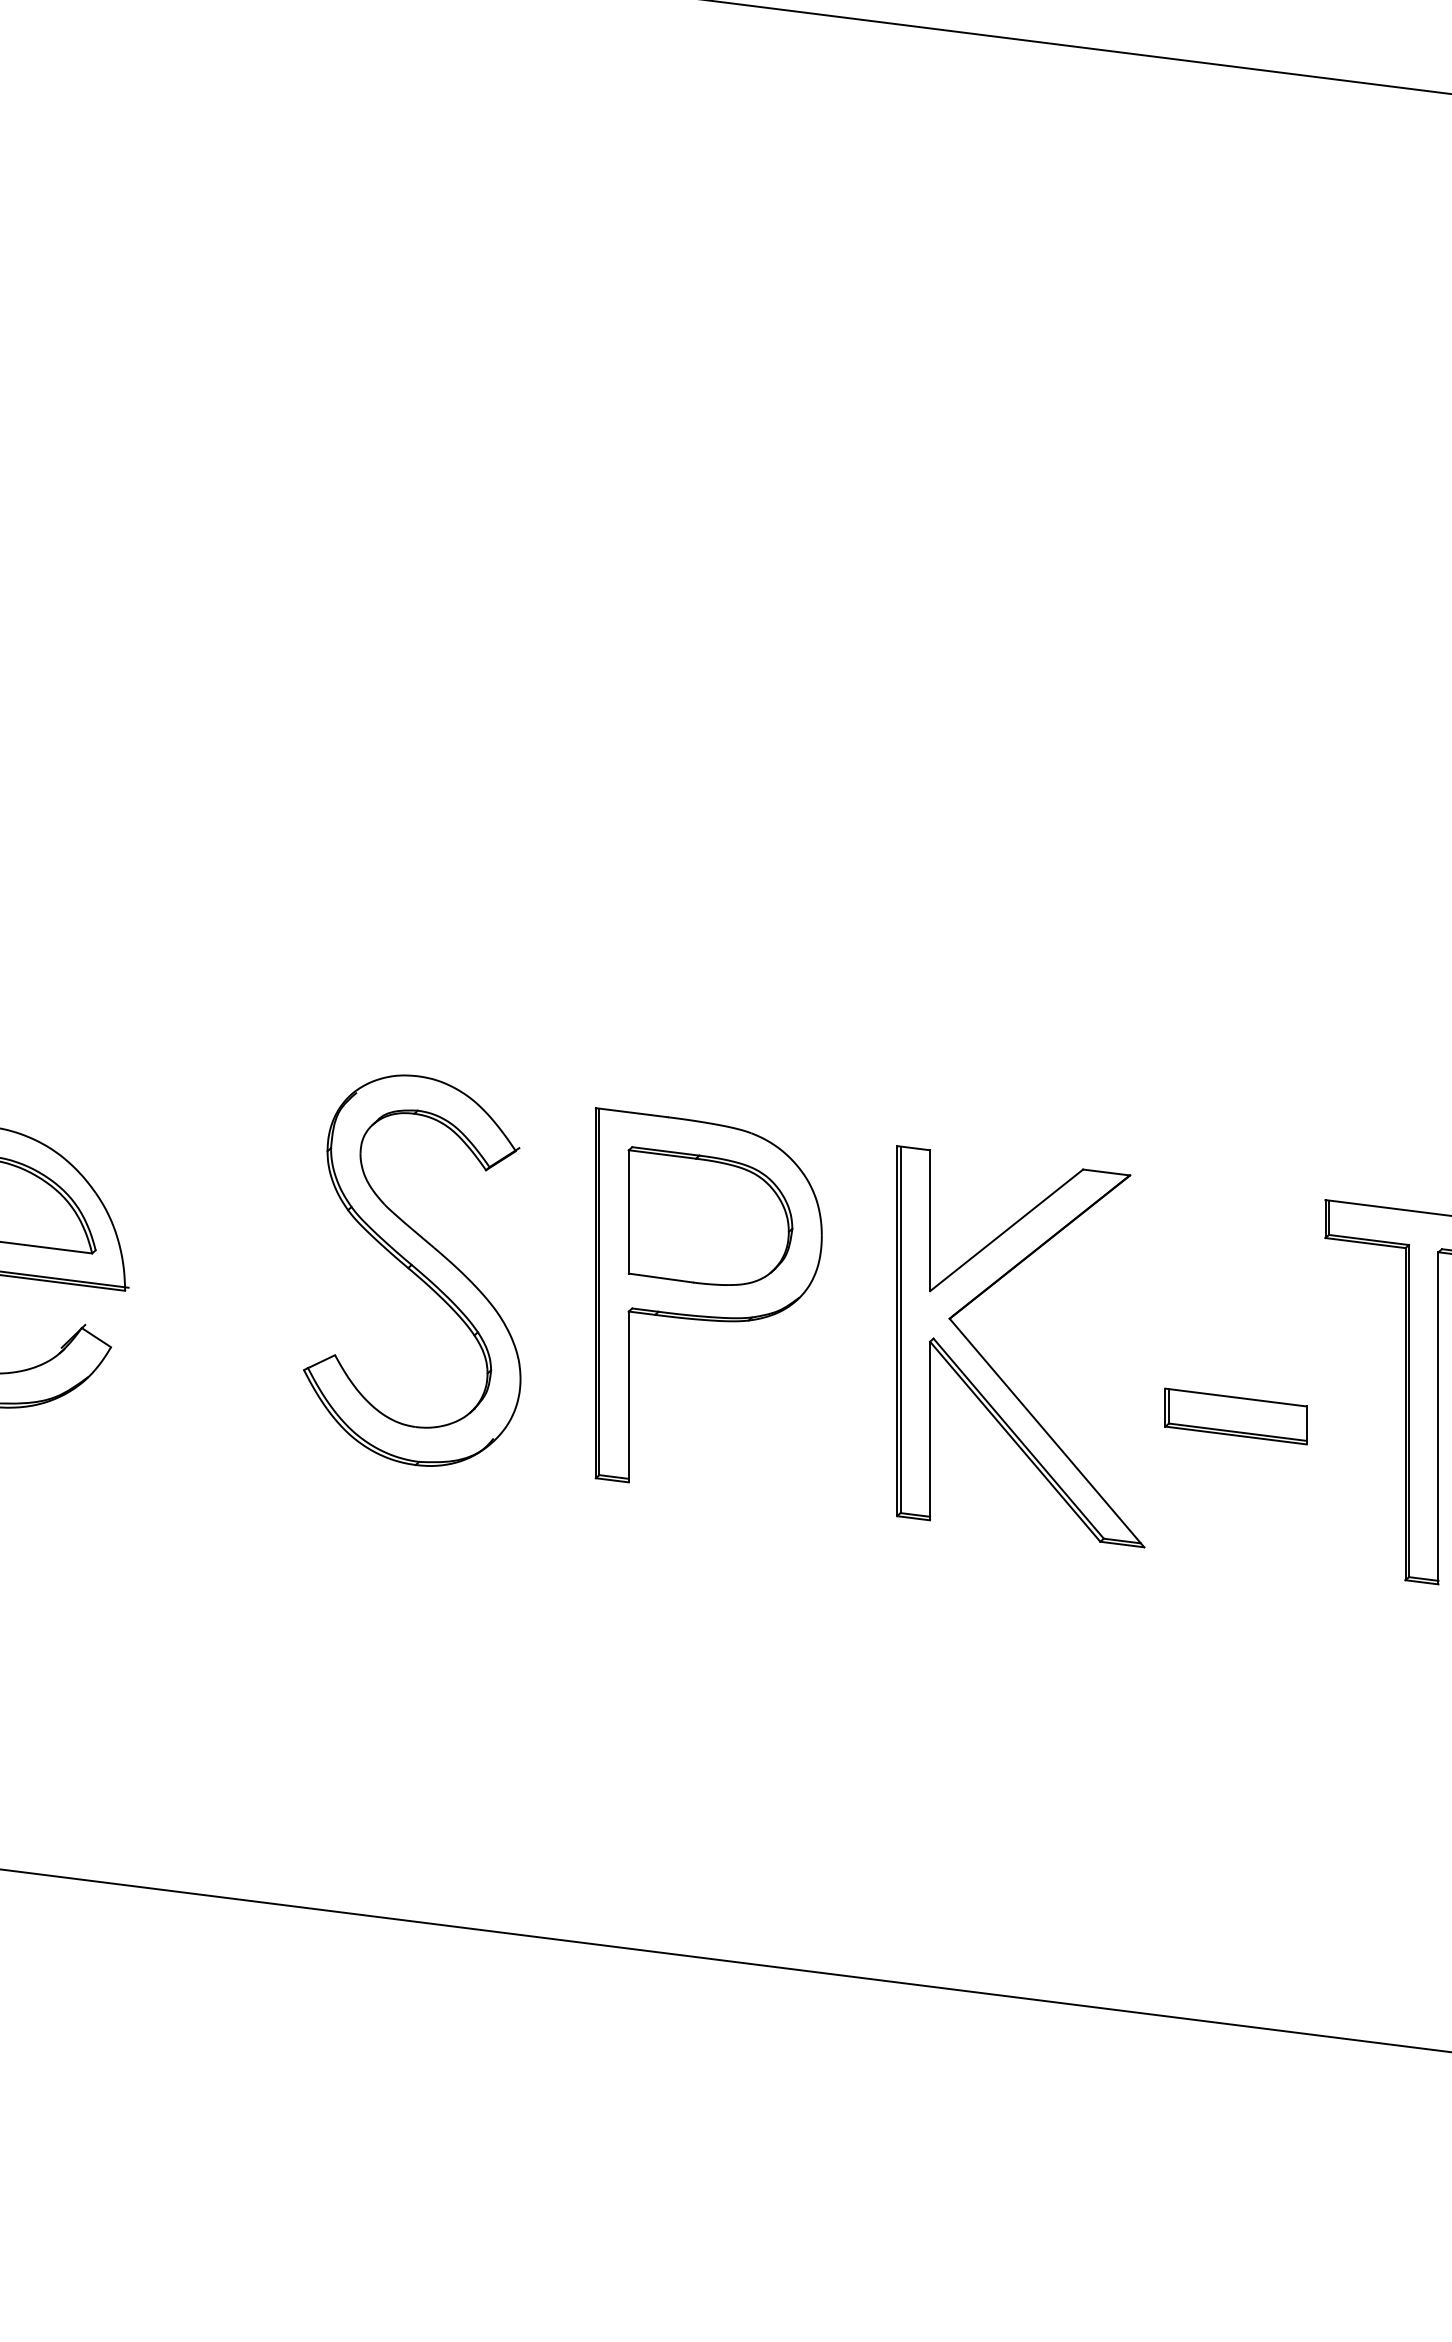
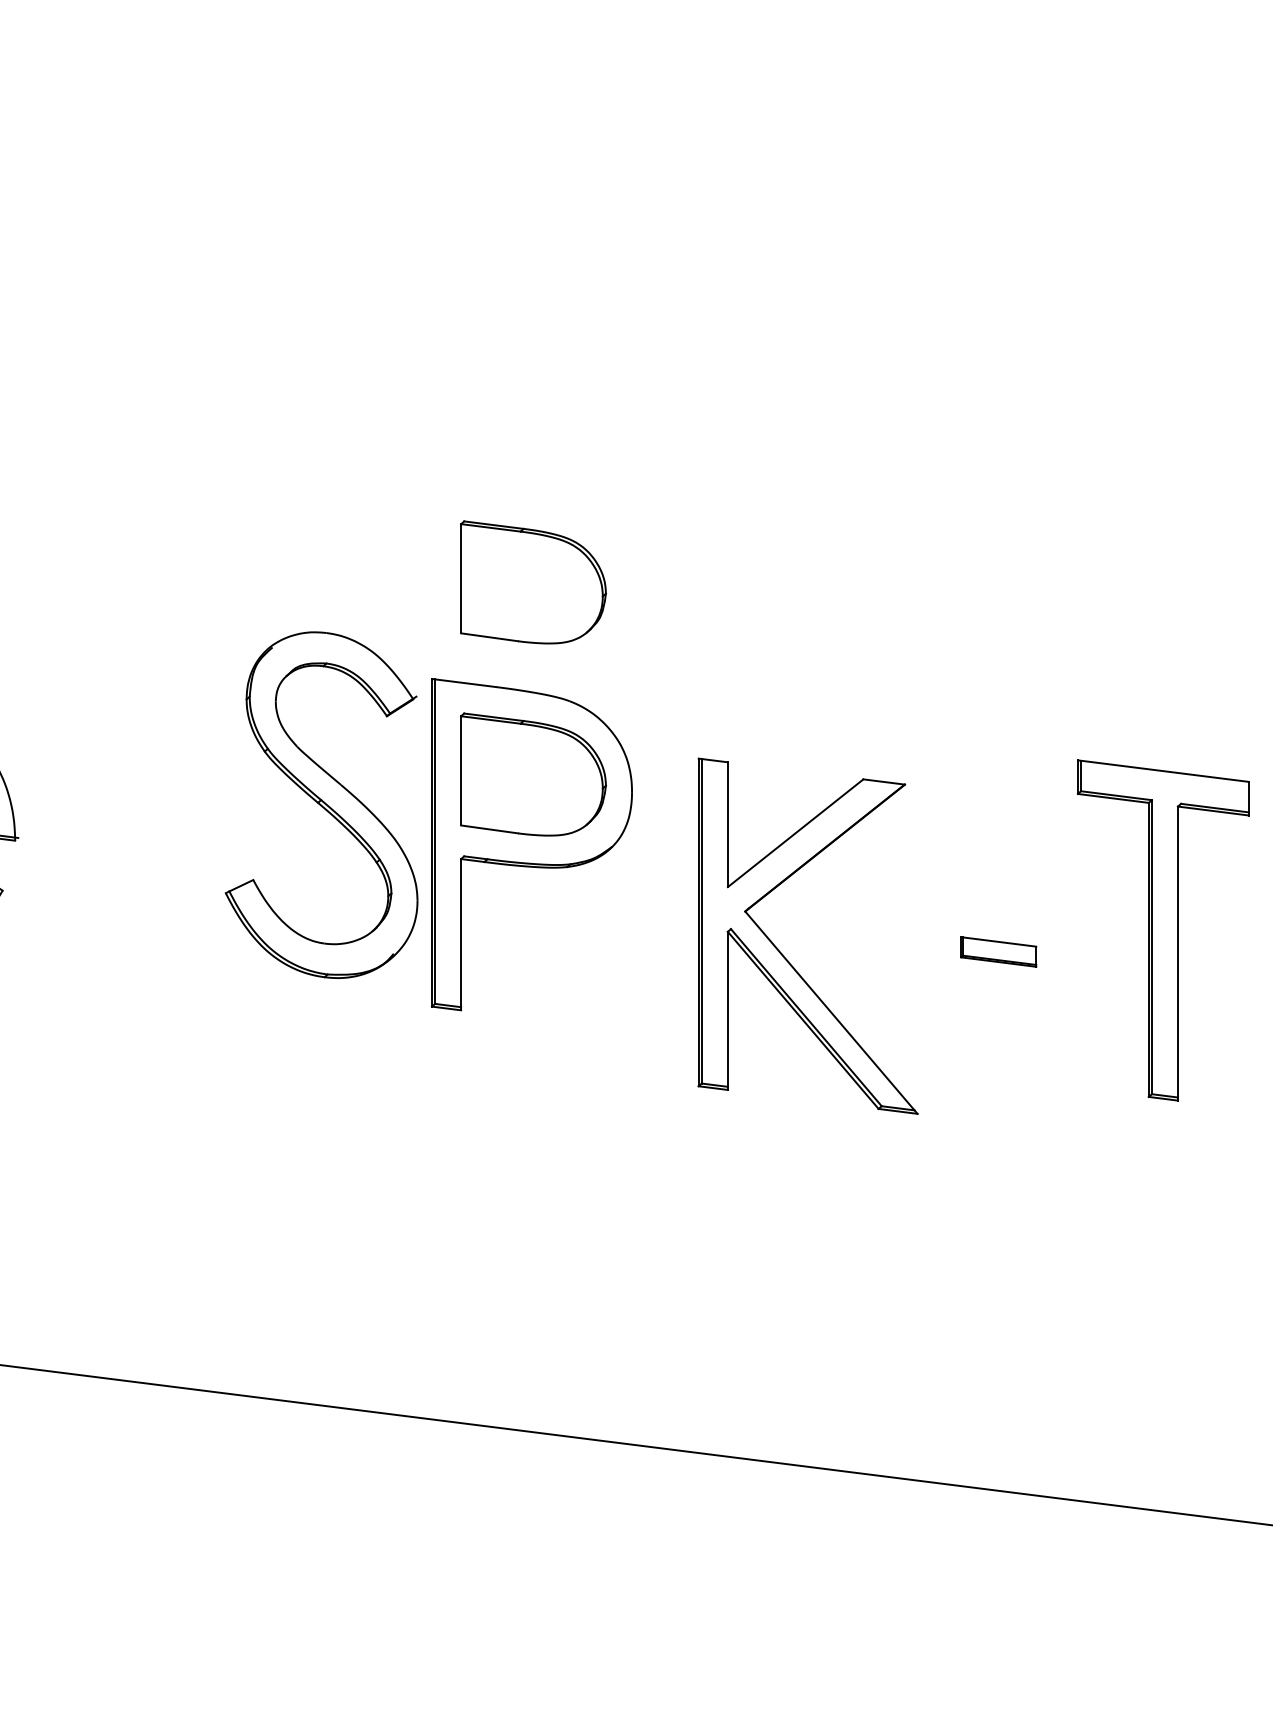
part: (710, 998) -> (533, 581), added
part: (412, 1270) -> (321, 805), moved
part: (994, 1369) -> (784, 956), moved
part: (1235, 1416) -> (998, 951), size x0.6

